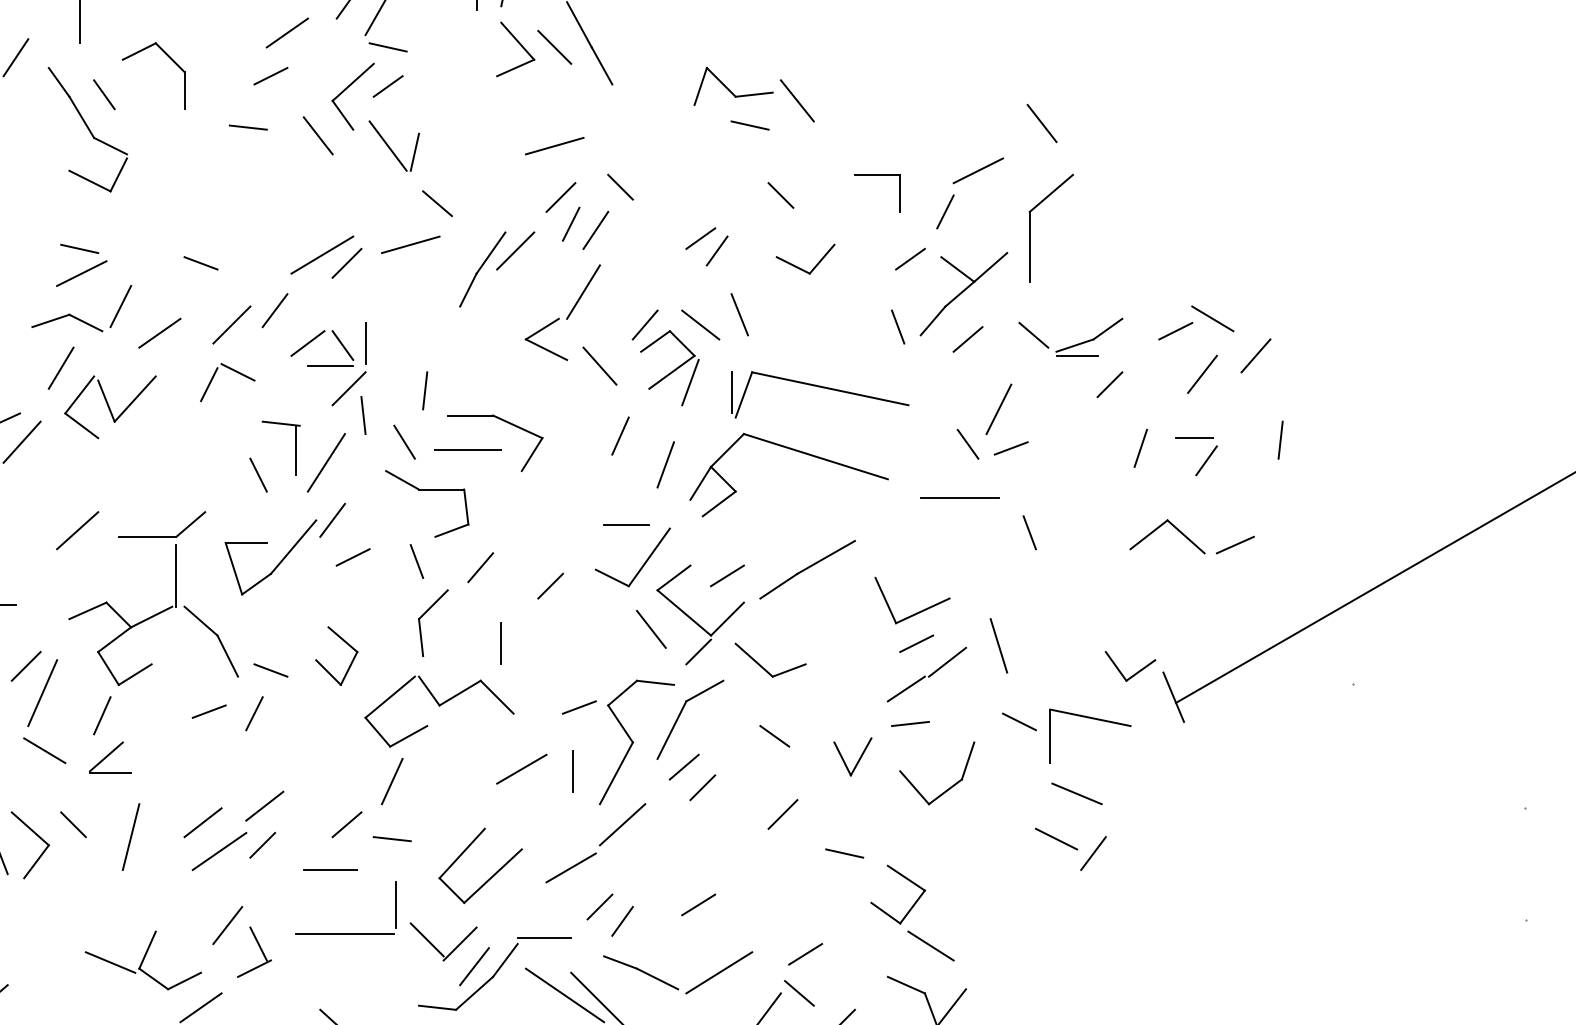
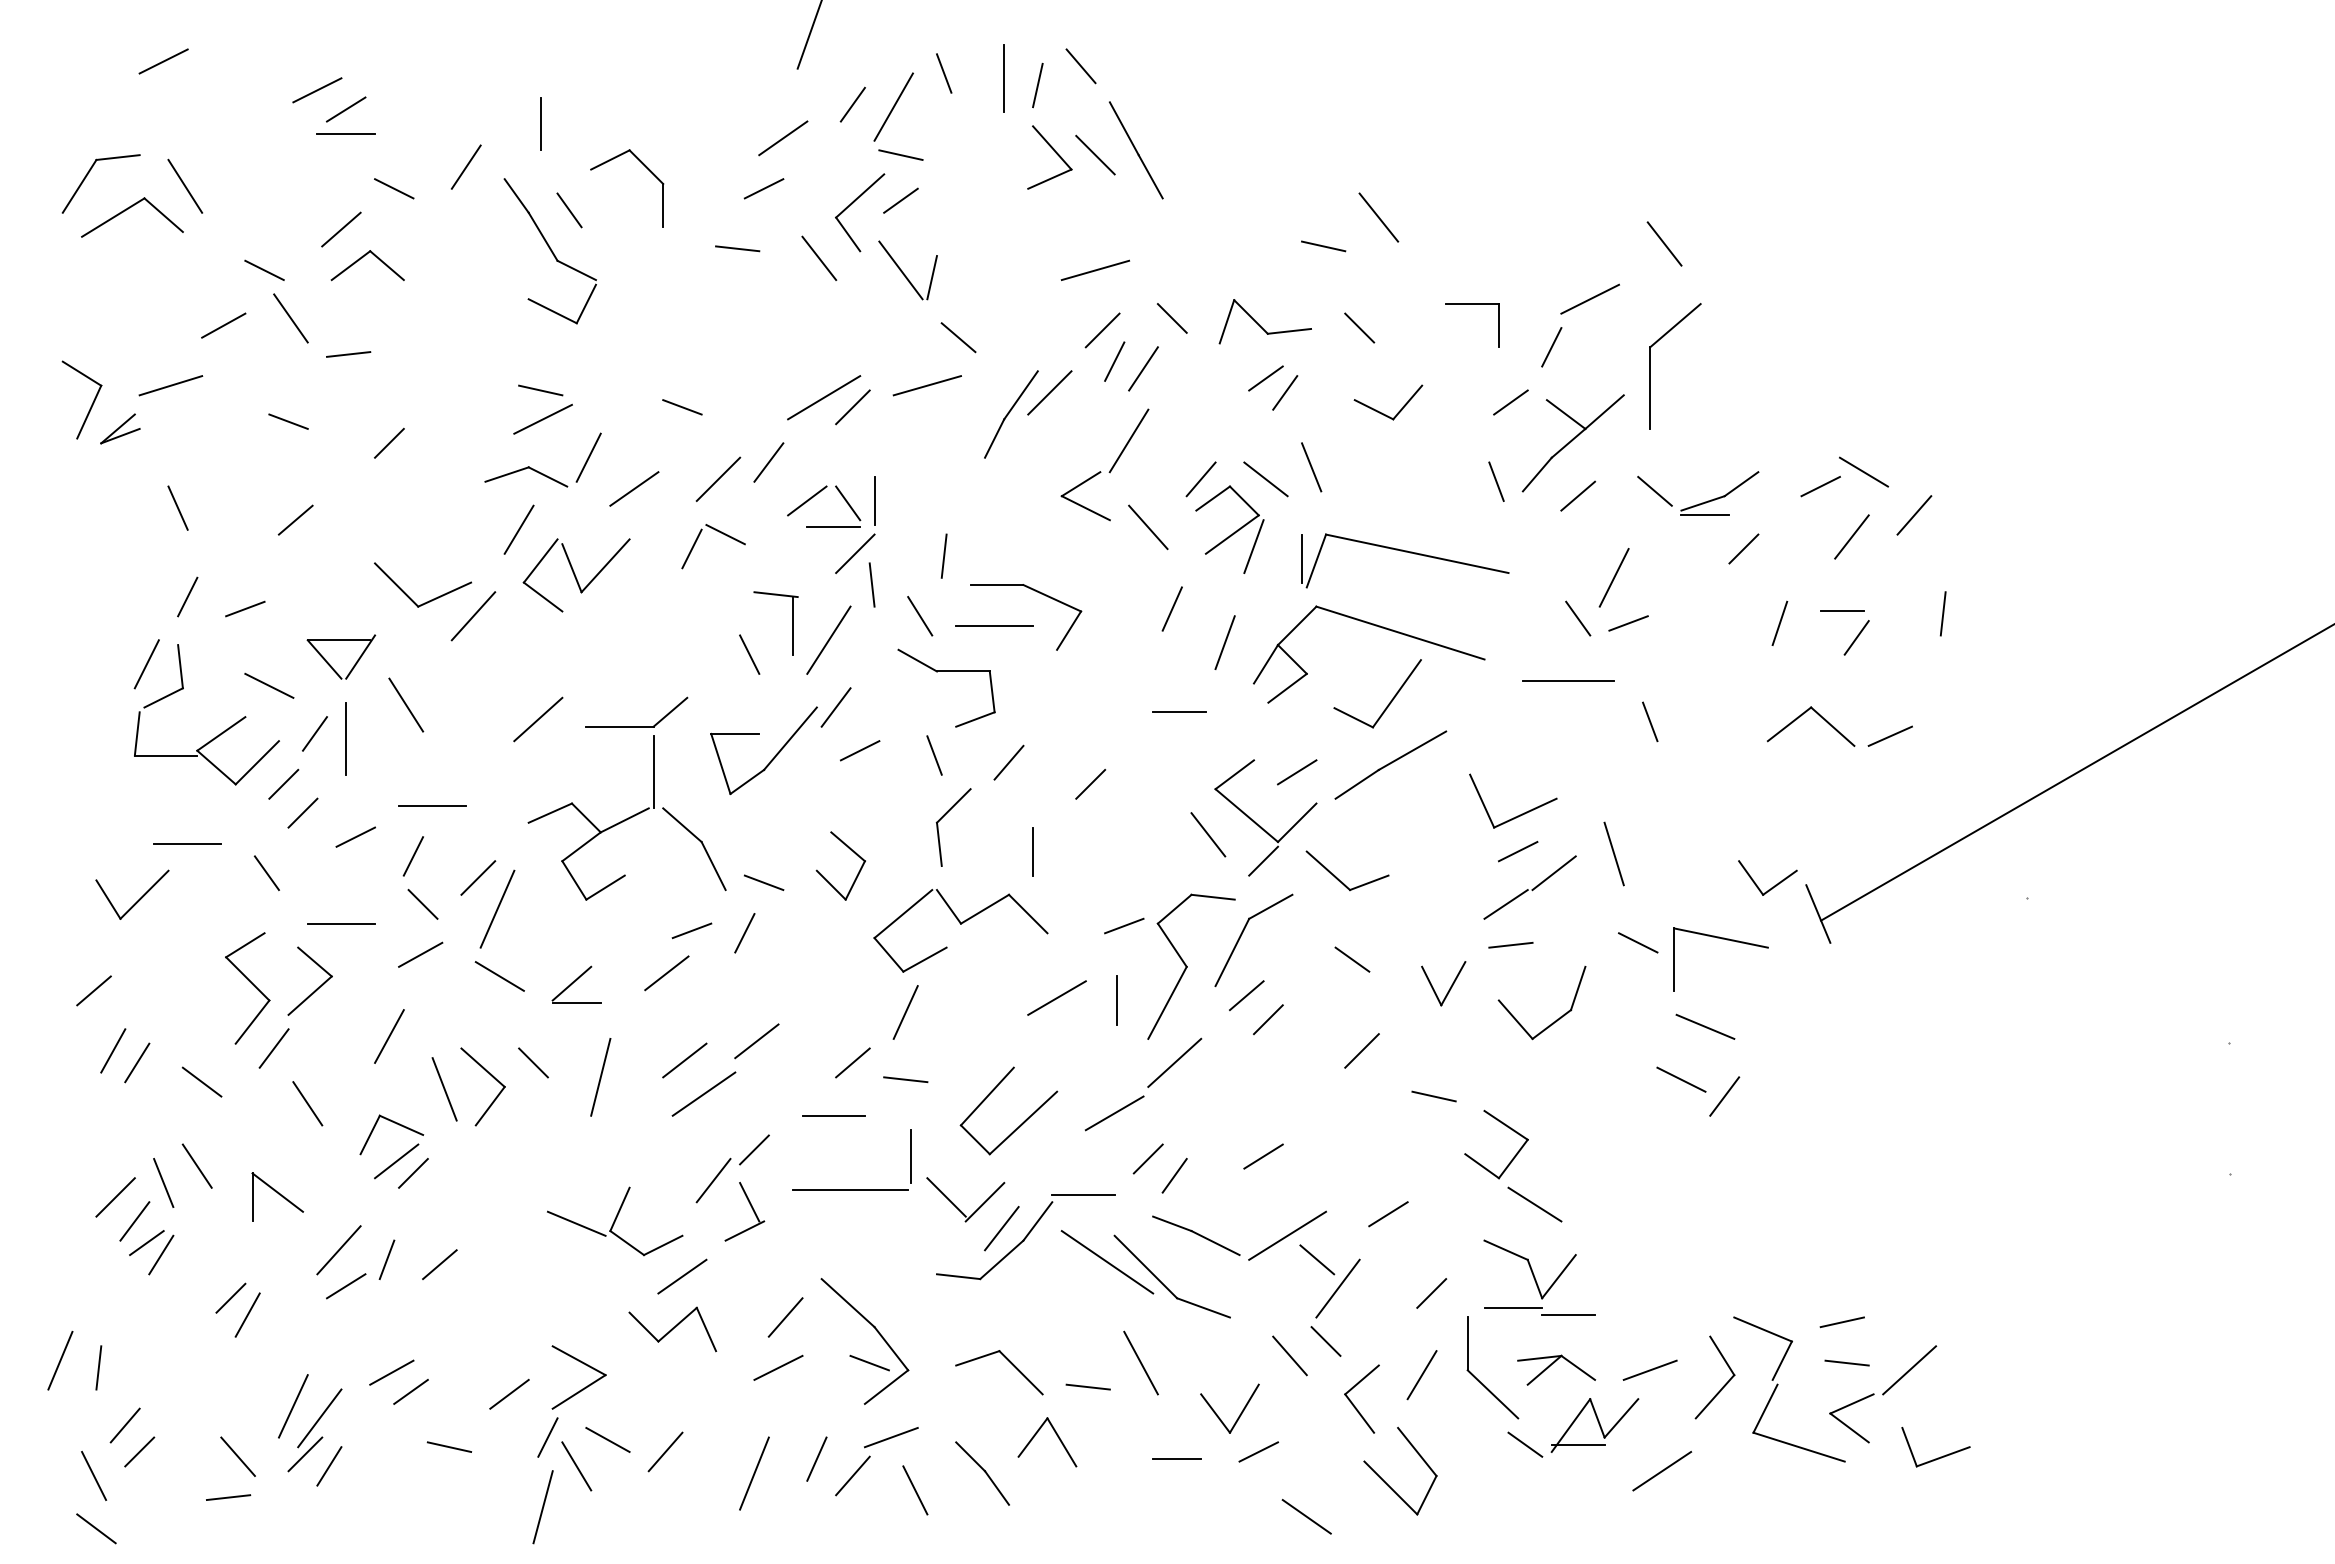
part: (732, 86) -> (1264, 321), moved
part: (642, 565) -> (1388, 703), moved
line: (101, 715) -> (566, 935), removed
line: (187, 748) -> (666, 973), added
line: (262, 844) -> (754, 1149), moved
line: (799, 993) -> (1317, 1259), moved

